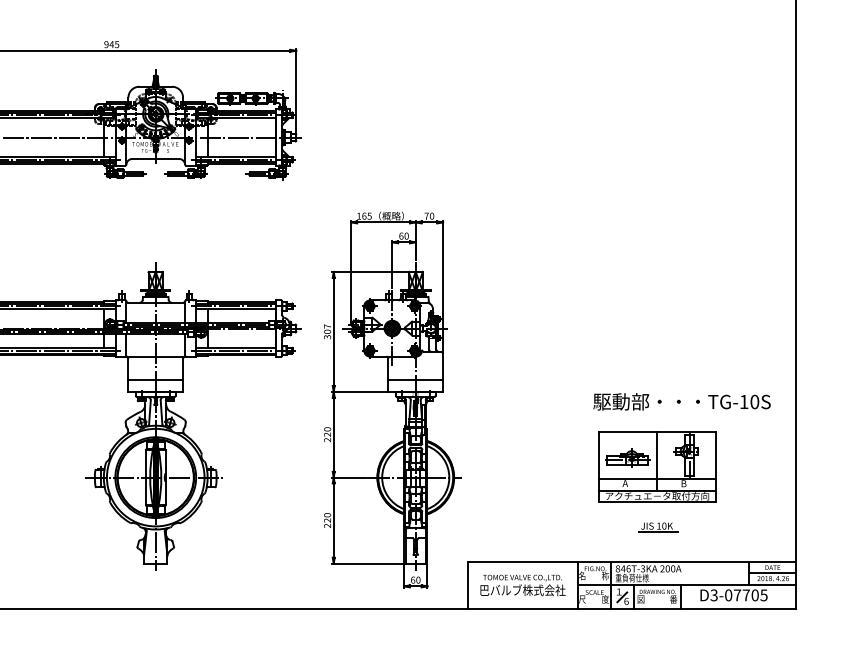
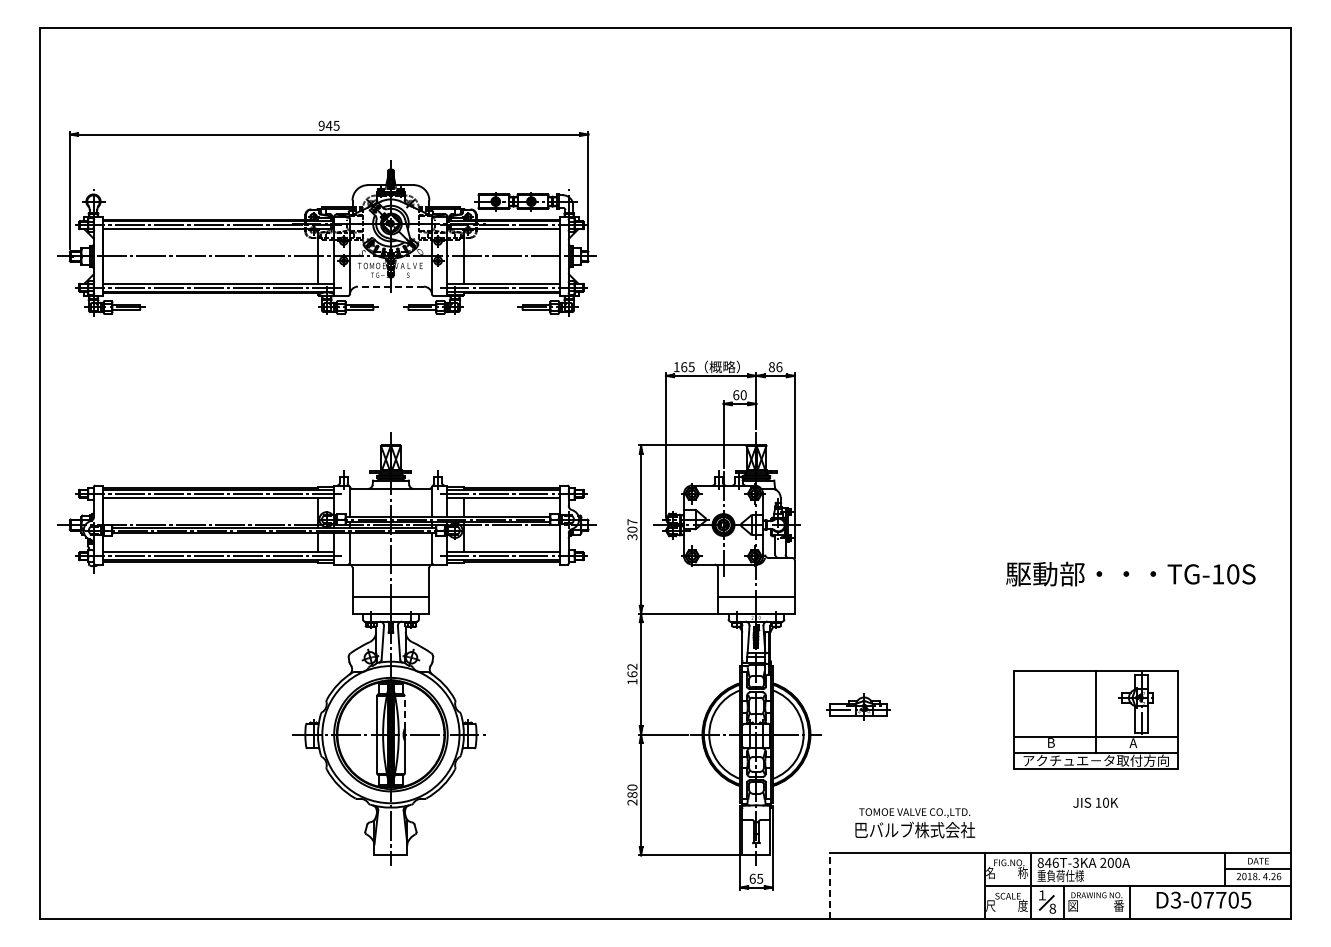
line: (155, 158) -> (390, 286), solid -> dashed
text: (429, 216) -> (775, 367), 70 -> 86
text: (681, 401) -> (1130, 573), moved
text: (327, 434) -> (632, 673), 220 -> 162
part: (627, 457) -> (858, 706), moved
line: (165, 461) -> (404, 711), solid -> dashed
text: (624, 483) -> (1050, 742), A -> B
text: (683, 483) -> (1133, 743), B -> A
text: (327, 520) -> (632, 795), 220 -> 280
line: (658, 531) -> (1097, 810), removed
text: (418, 579) -> (760, 878), 60 -> 65
line: (468, 584) -> (830, 885), solid -> dashed
text: (523, 585) -> (915, 823), moved
text: (626, 601) -> (1052, 908), 6 -> 8

